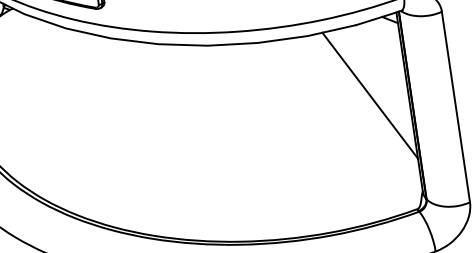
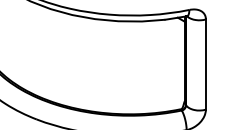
line: (368, 93) -> (166, 52), removed

